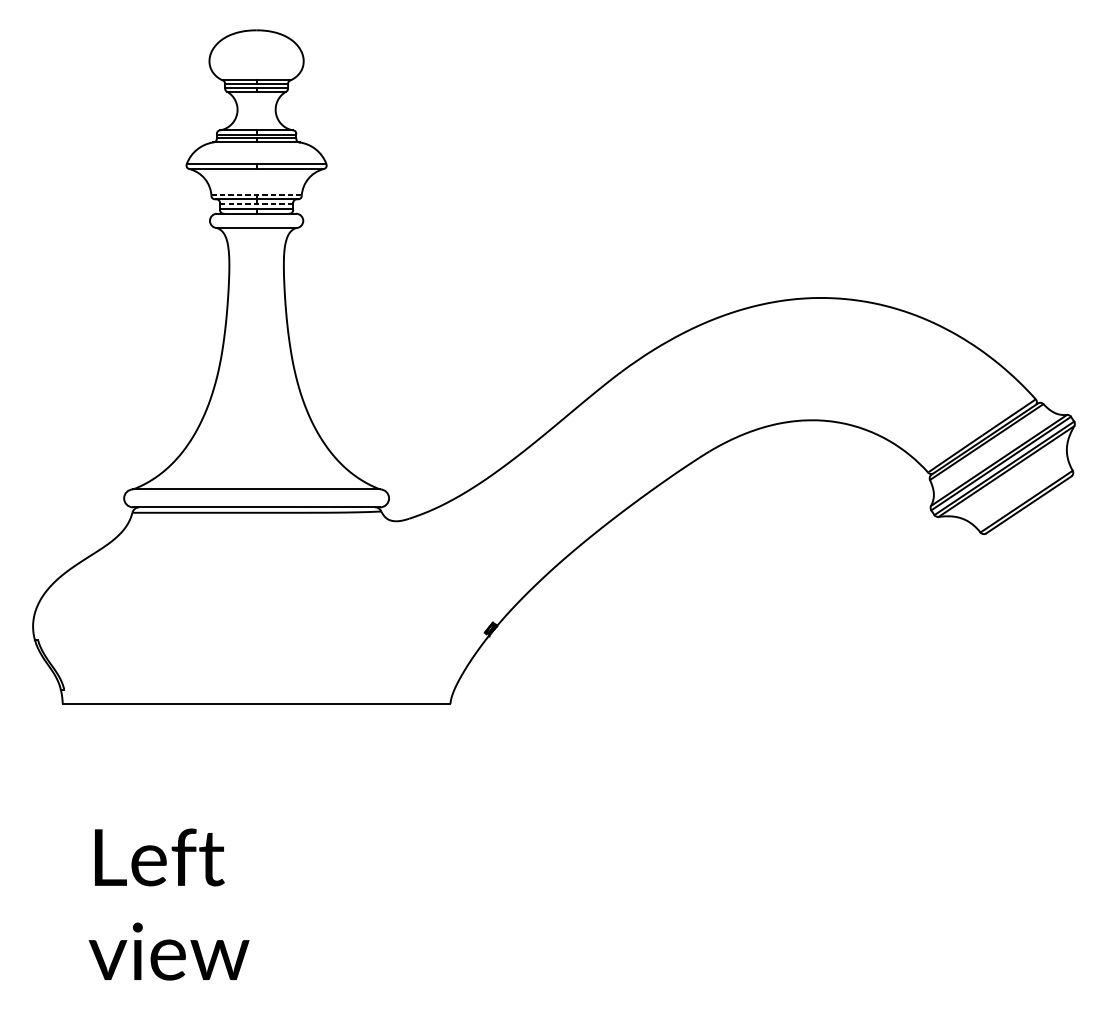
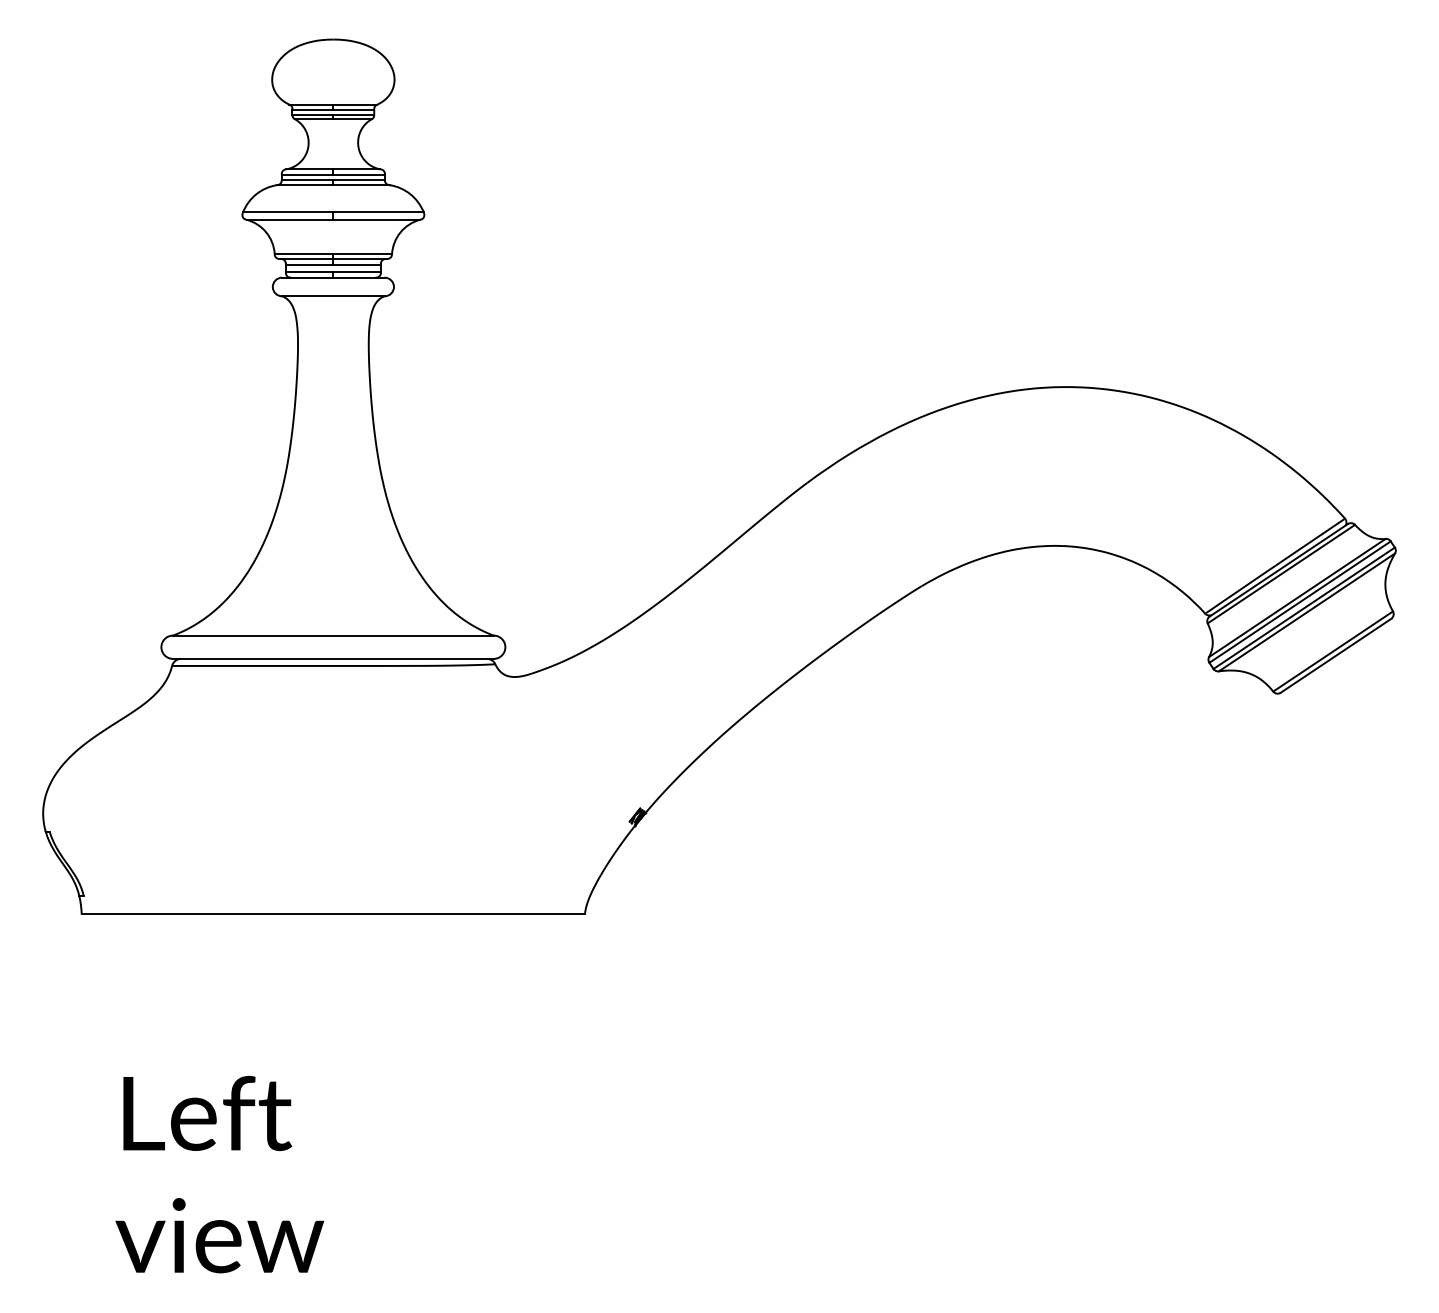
line: (256, 195) -> (333, 253), dashed -> solid
line: (256, 203) -> (333, 264), dashed -> solid

